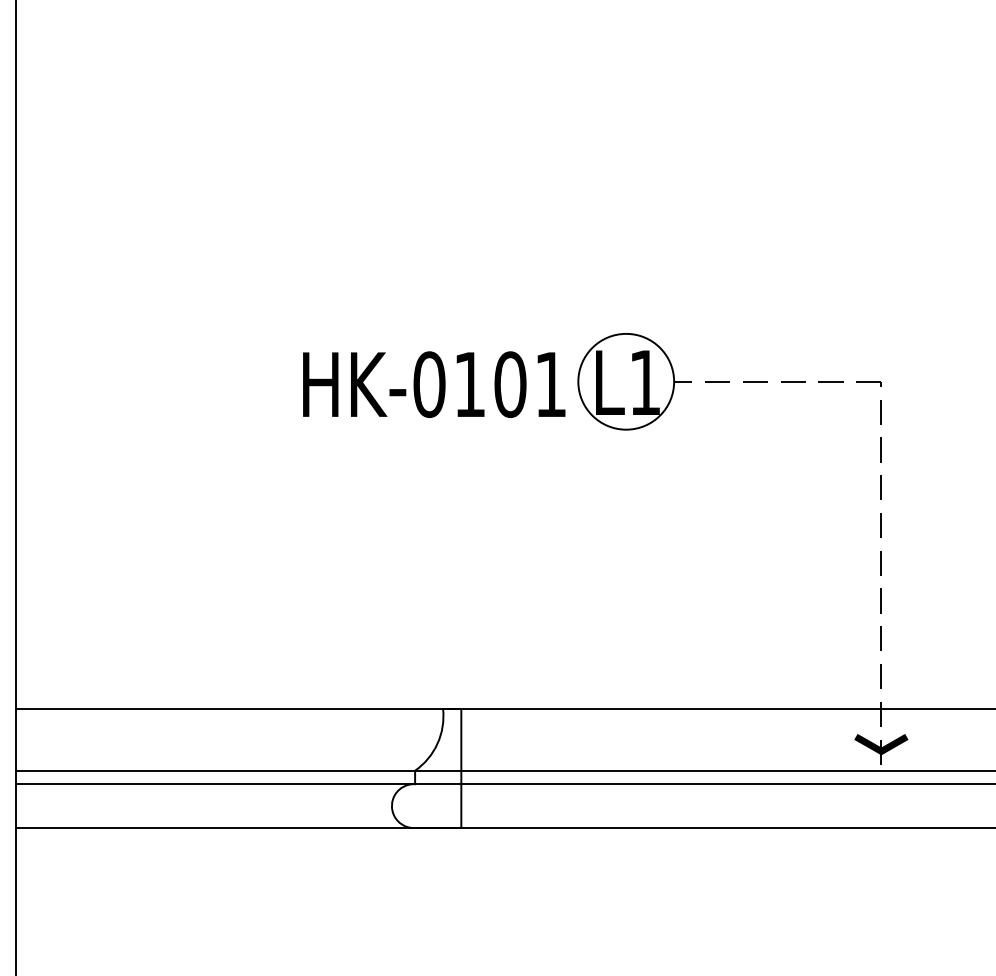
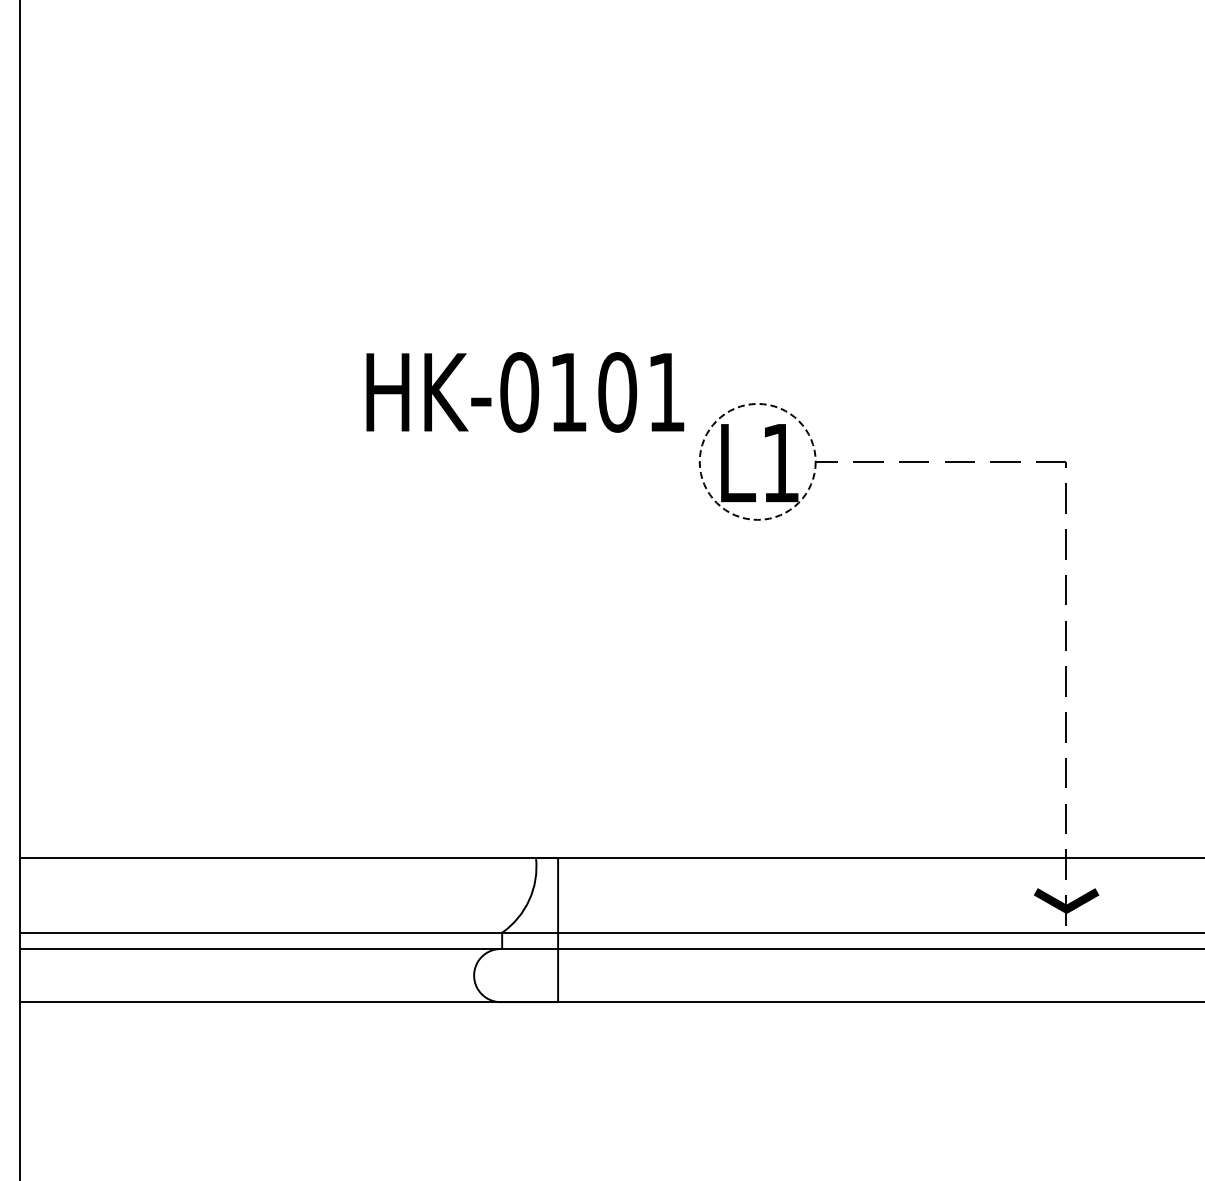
circle: (626, 381) -> (757, 461), solid -> dashed
text: (434, 384) -> (525, 392), moved

